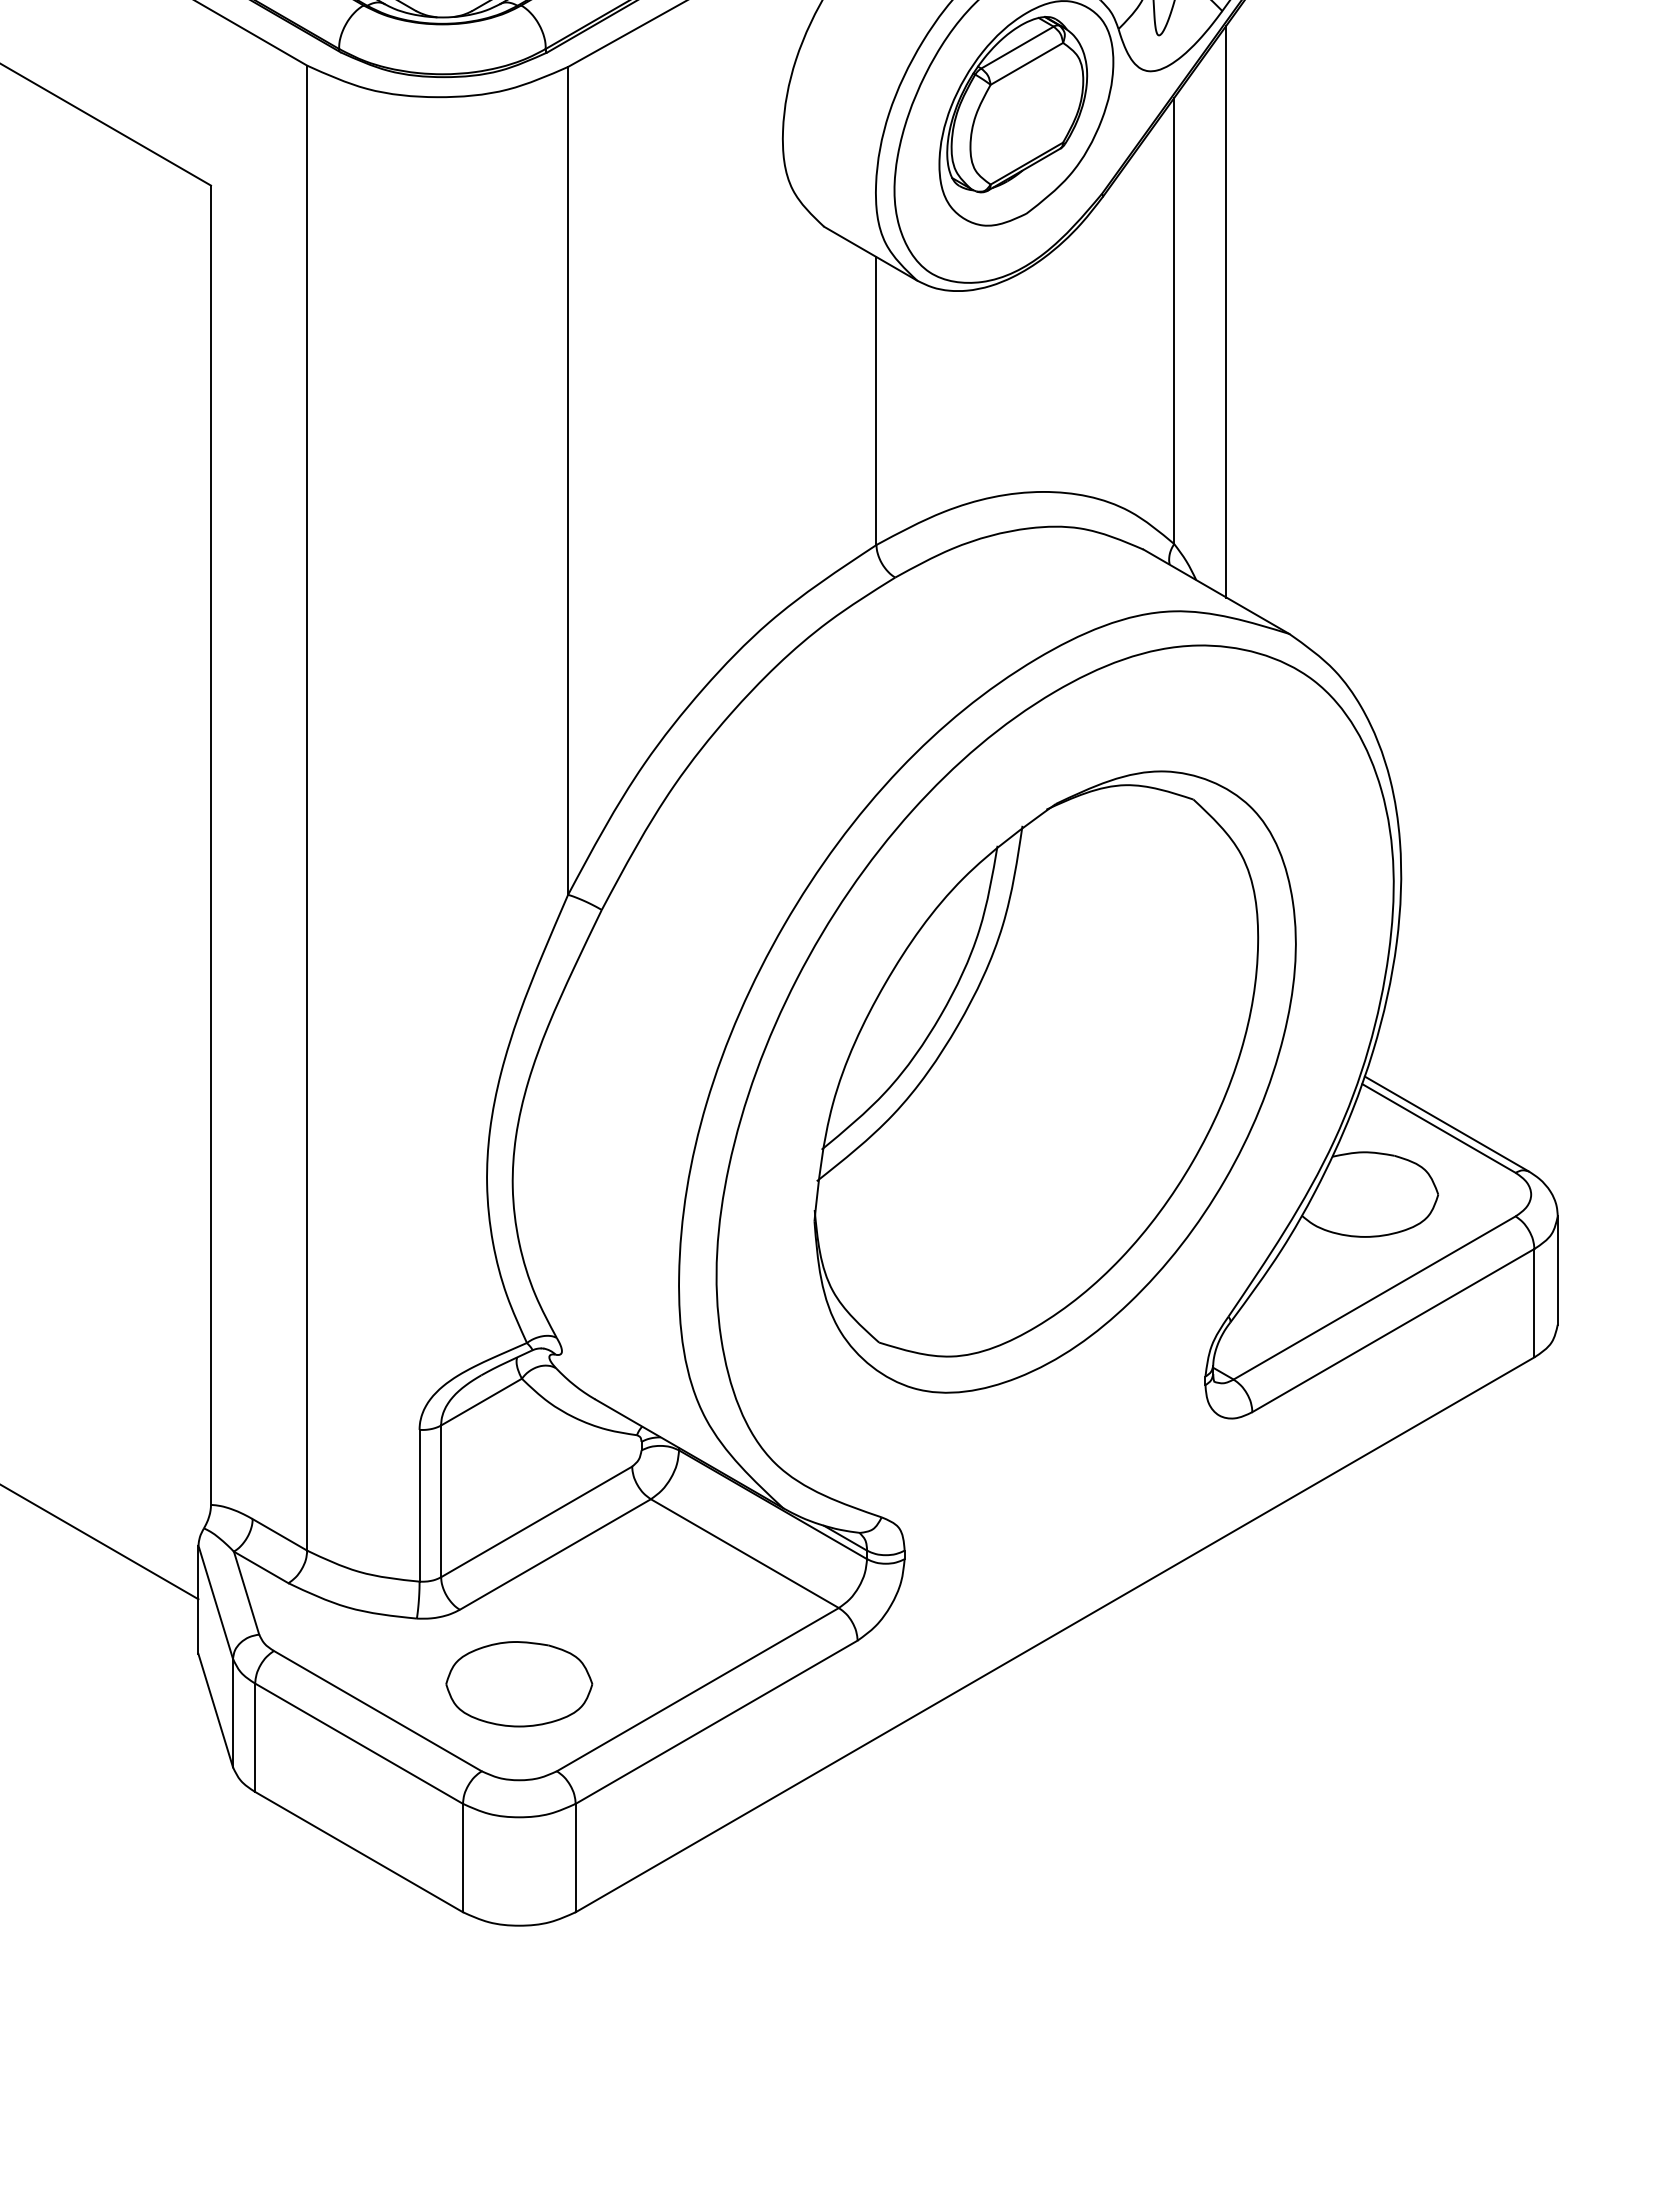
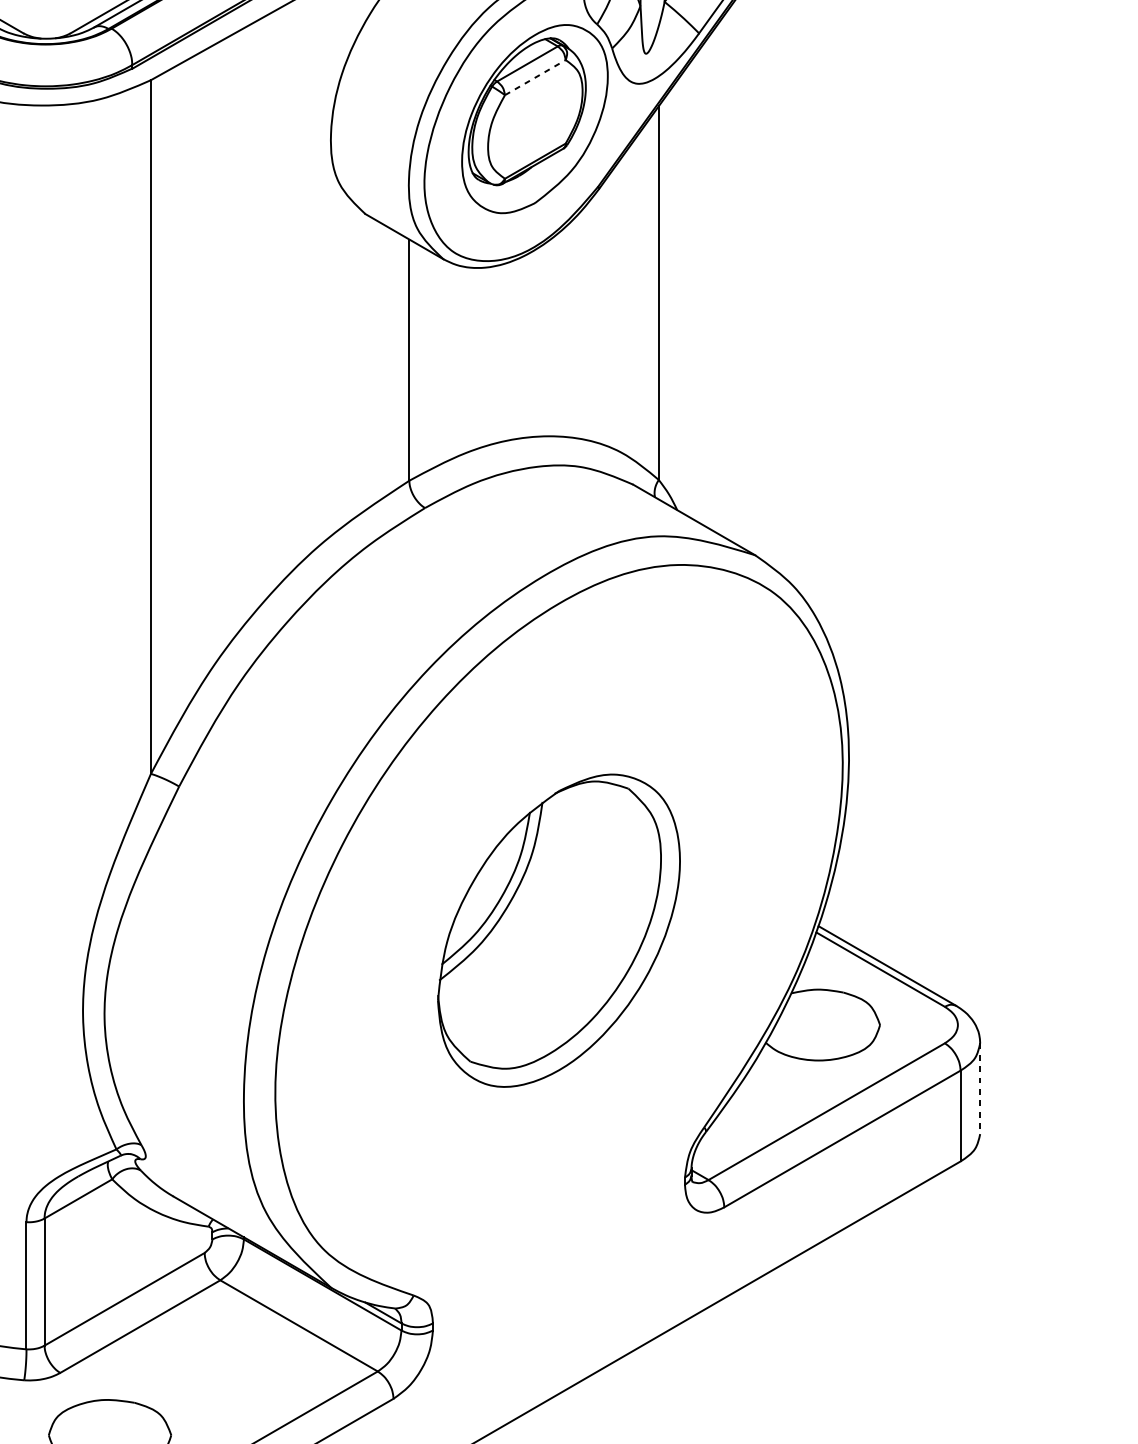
line: (1026, 63) -> (535, 77), solid -> dashed
line: (1226, 311) -> (702, 285), removed
part: (1054, 1081) -> (558, 930), size x0.6
line: (1557, 1271) -> (979, 1089), solid -> dashed

